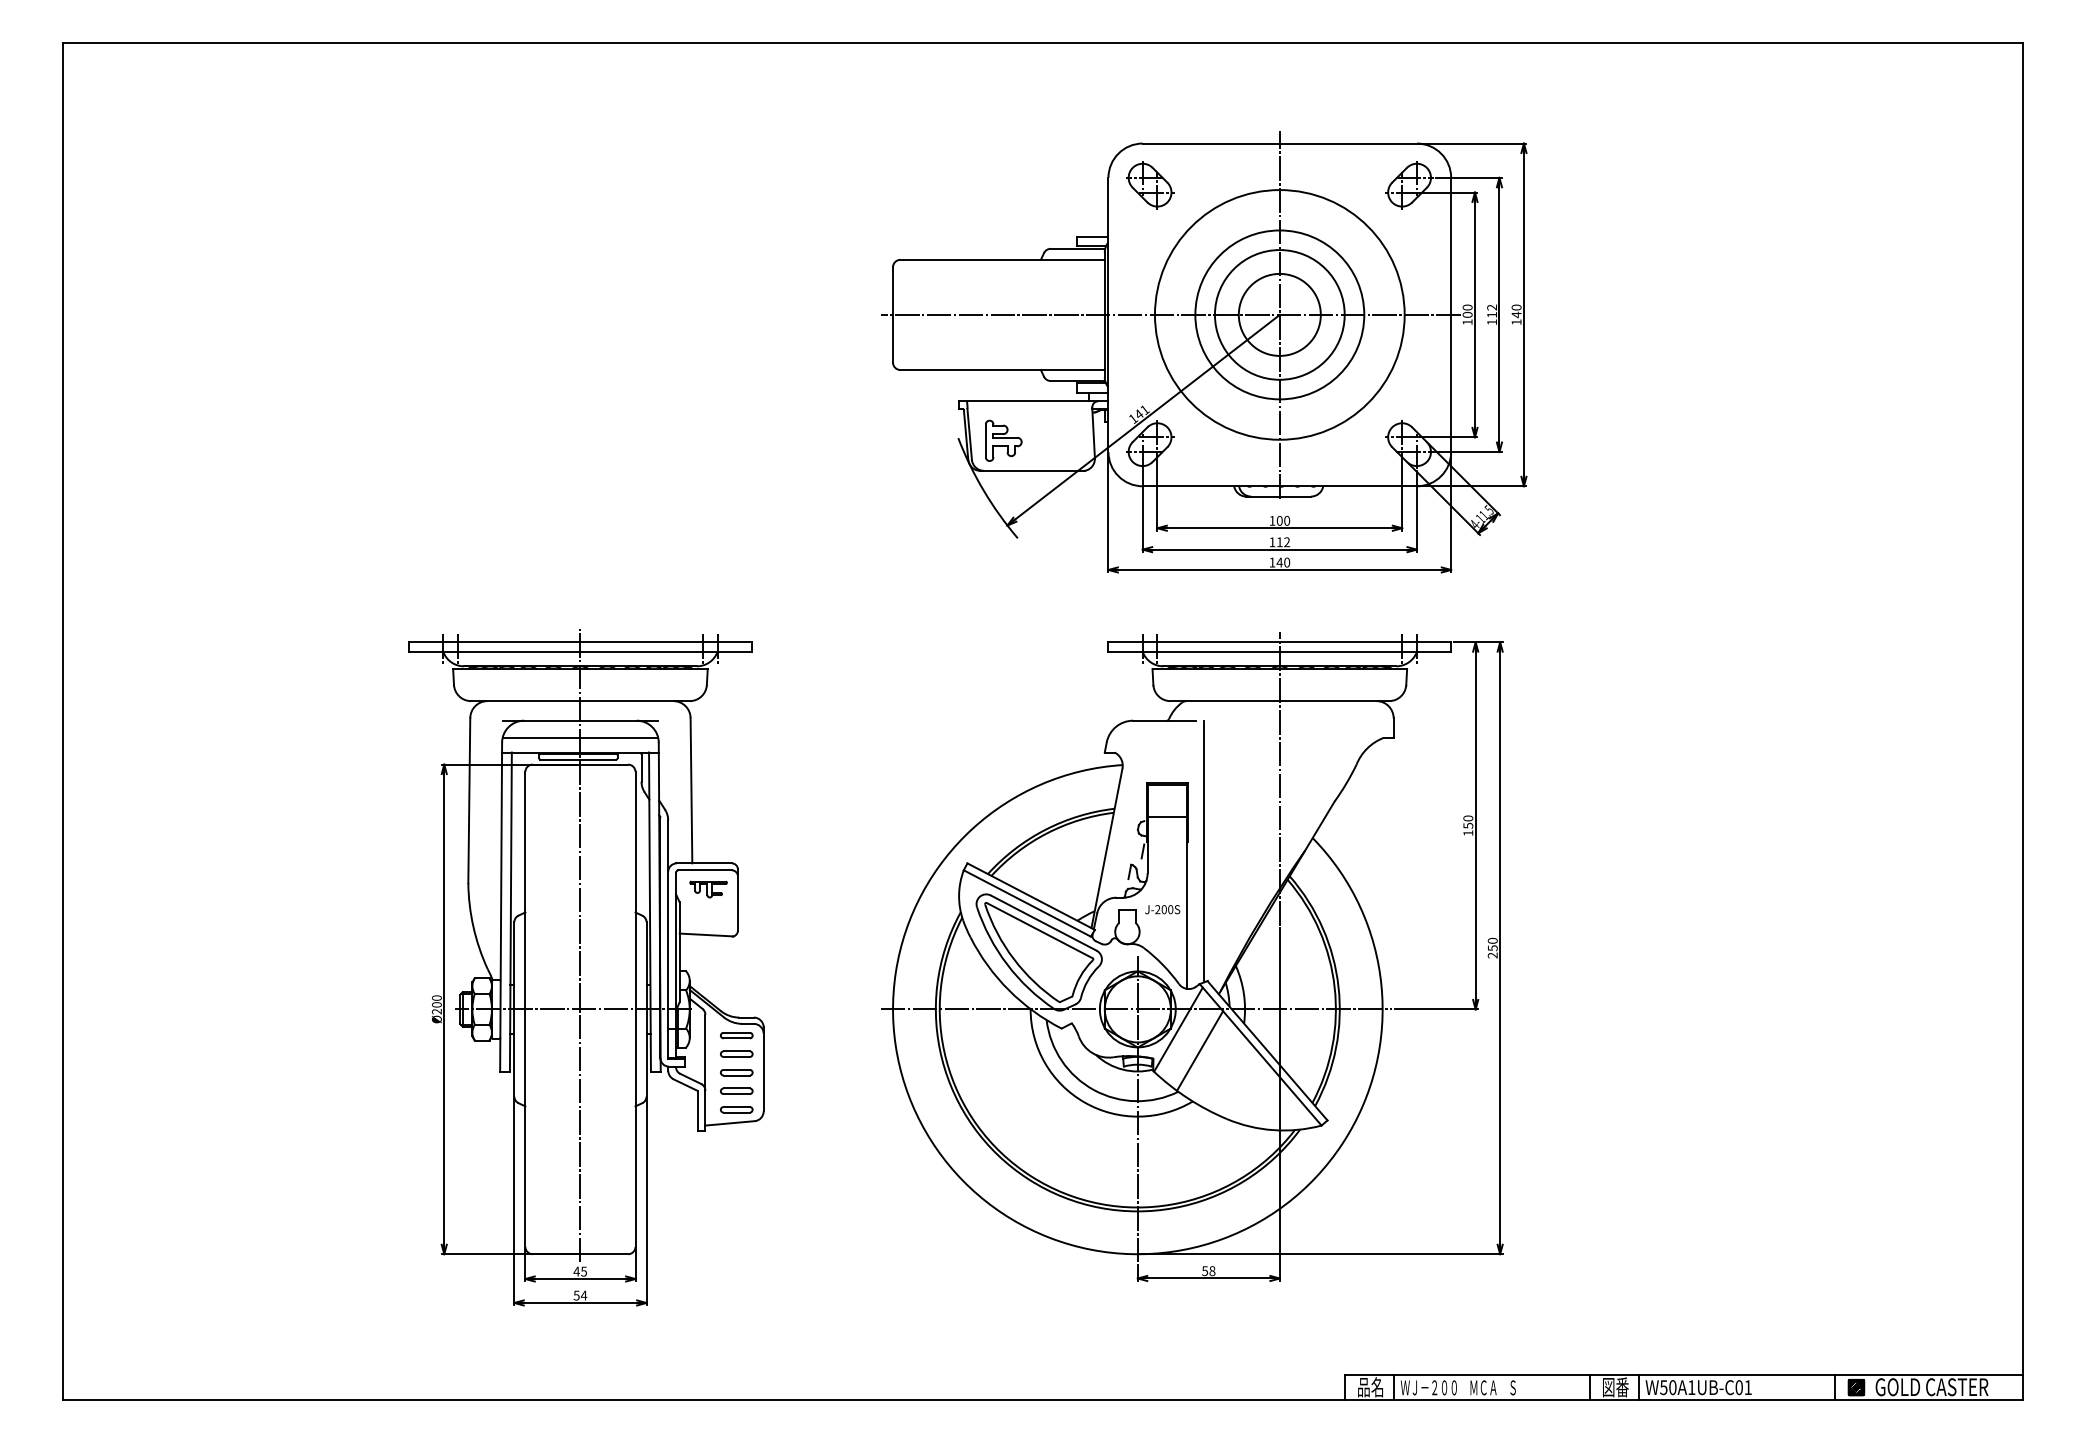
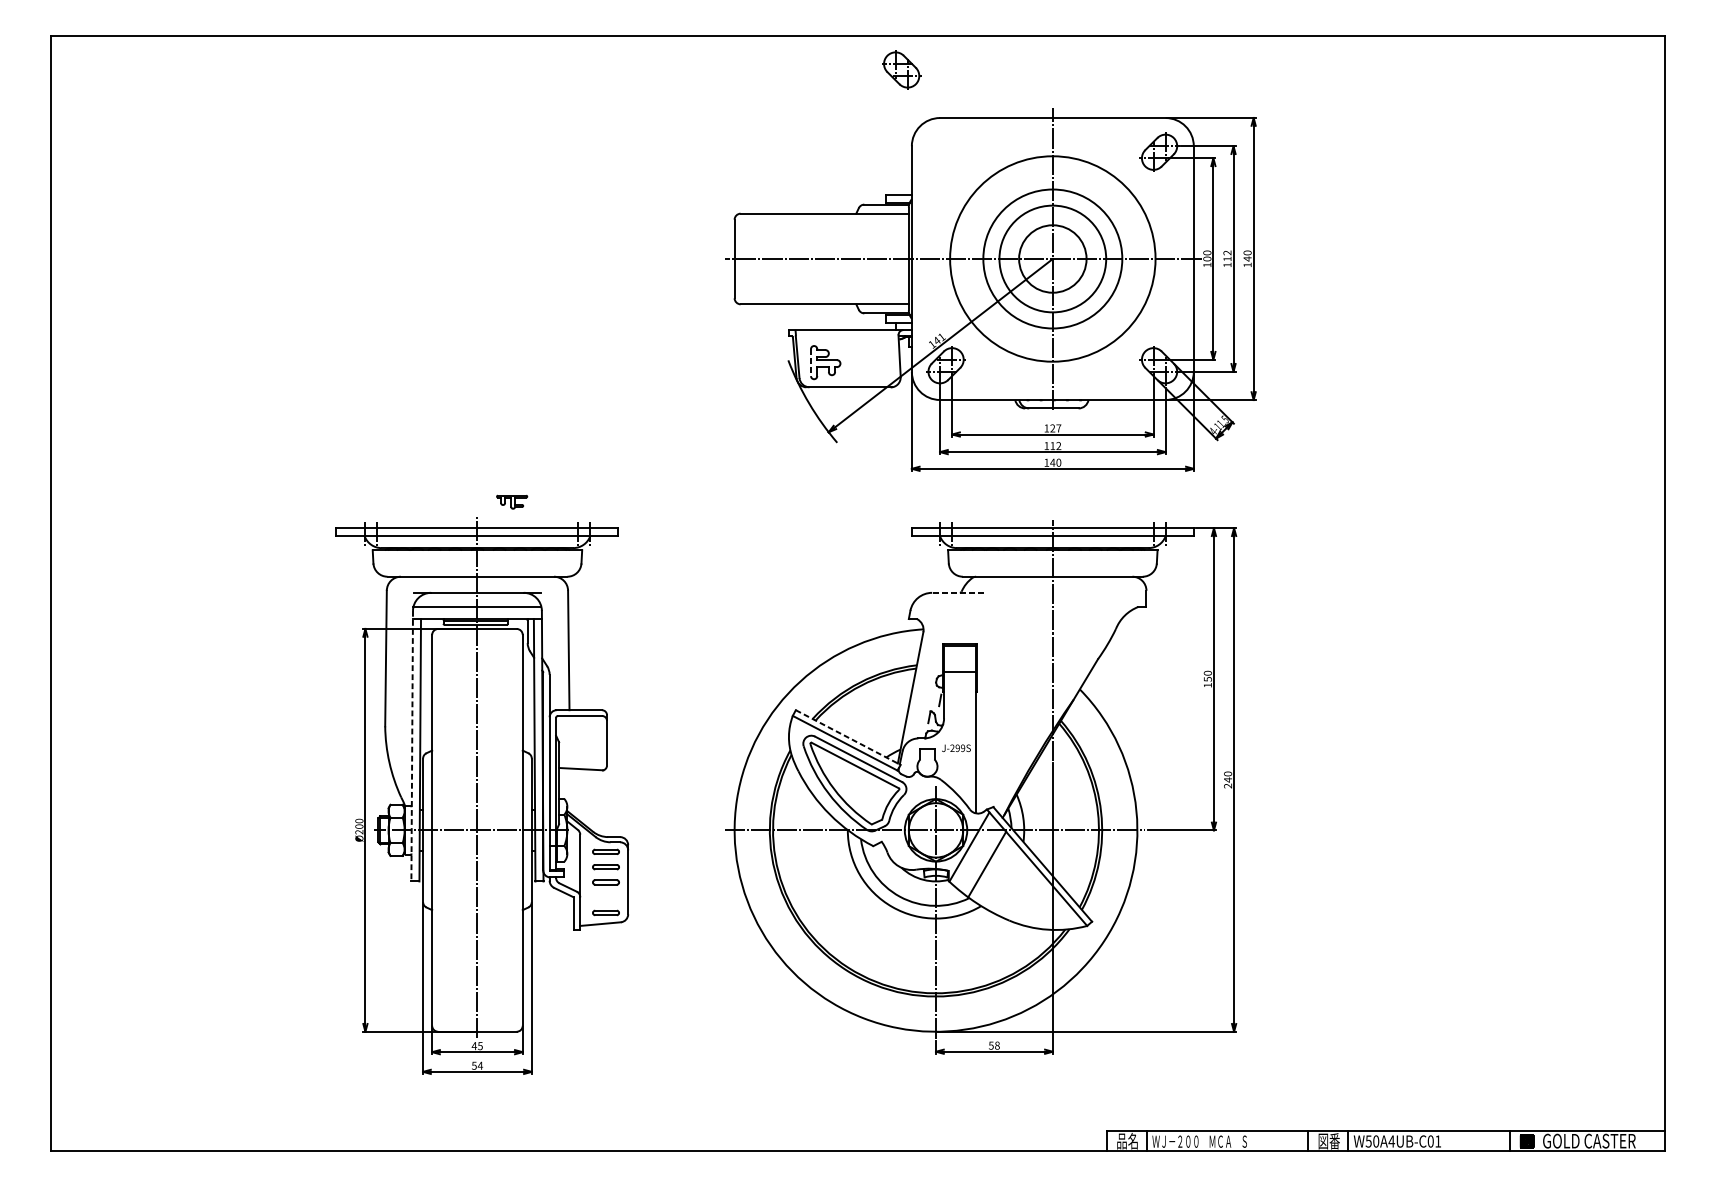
part: (1150, 185) -> (902, 70), moved
line: (985, 441) -> (810, 363), solid -> dashed
text: (1283, 520) -> (1055, 428), 100 -> 127
line: (1164, 720) -> (957, 592), solid -> dashed
line: (1204, 851) -> (990, 700), removed
part: (708, 889) -> (512, 502), moved
line: (1031, 896) -> (848, 737), solid -> dashed
line: (501, 907) -> (412, 746), solid -> dashed
text: (1167, 909) -> (960, 748), J-200S -> J-299S
text: (1492, 948) -> (1227, 780), 250 -> 240
part: (736, 1090) -> (605, 897), removed
text: (1691, 1387) -> (1391, 1141), W50A1UB-C01 -> W50A4UB-C01

